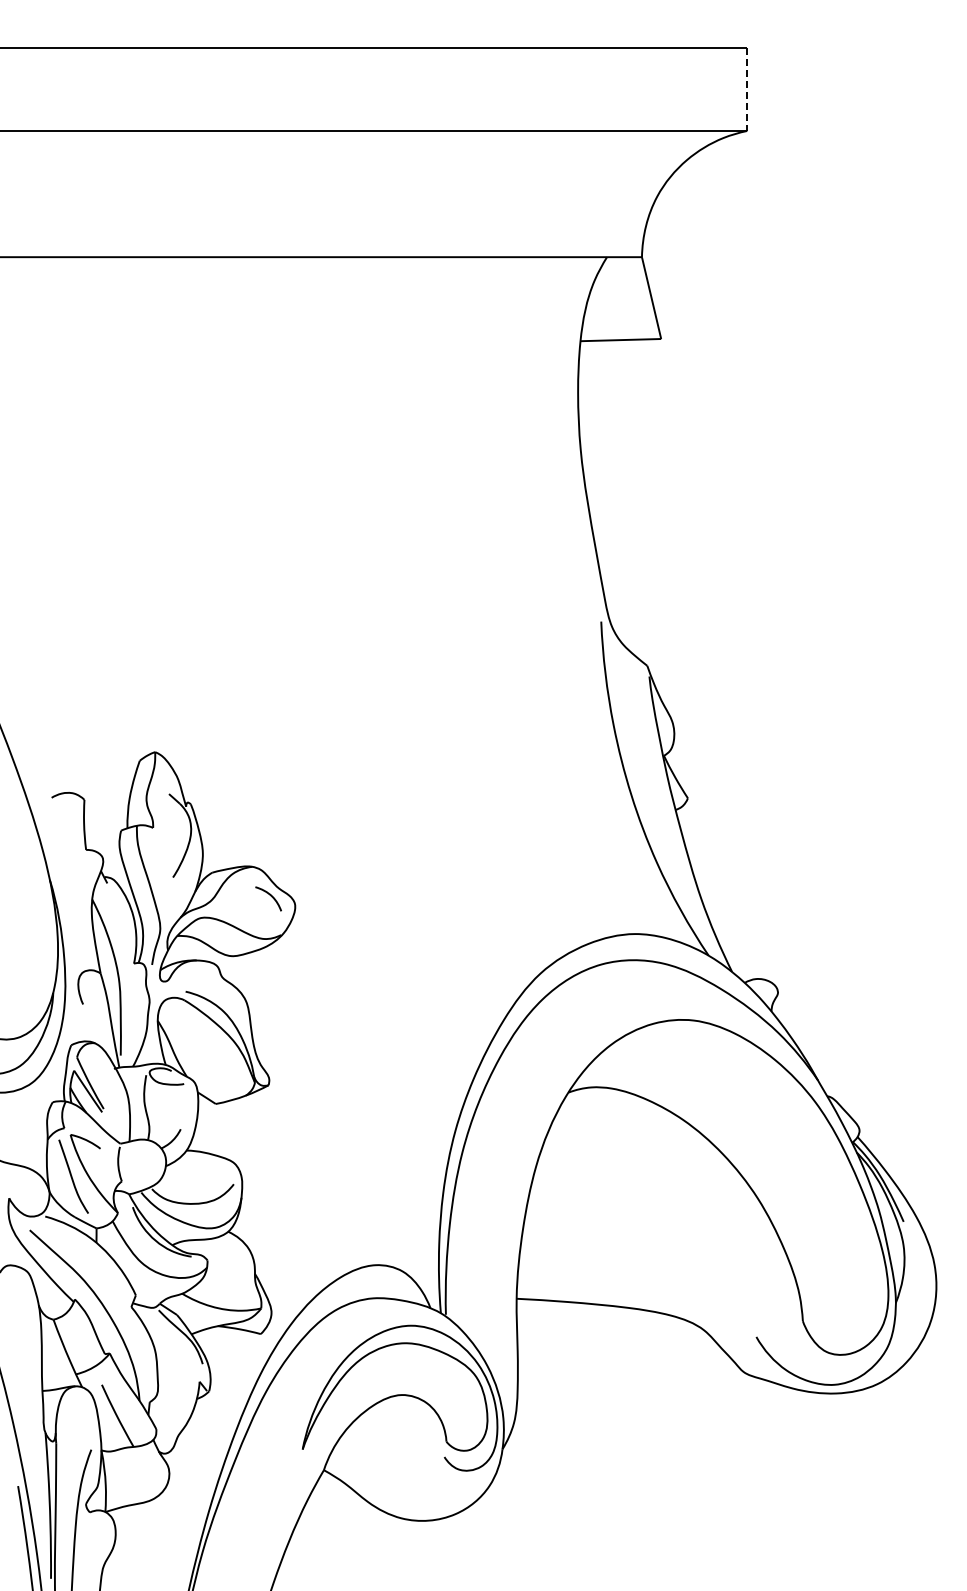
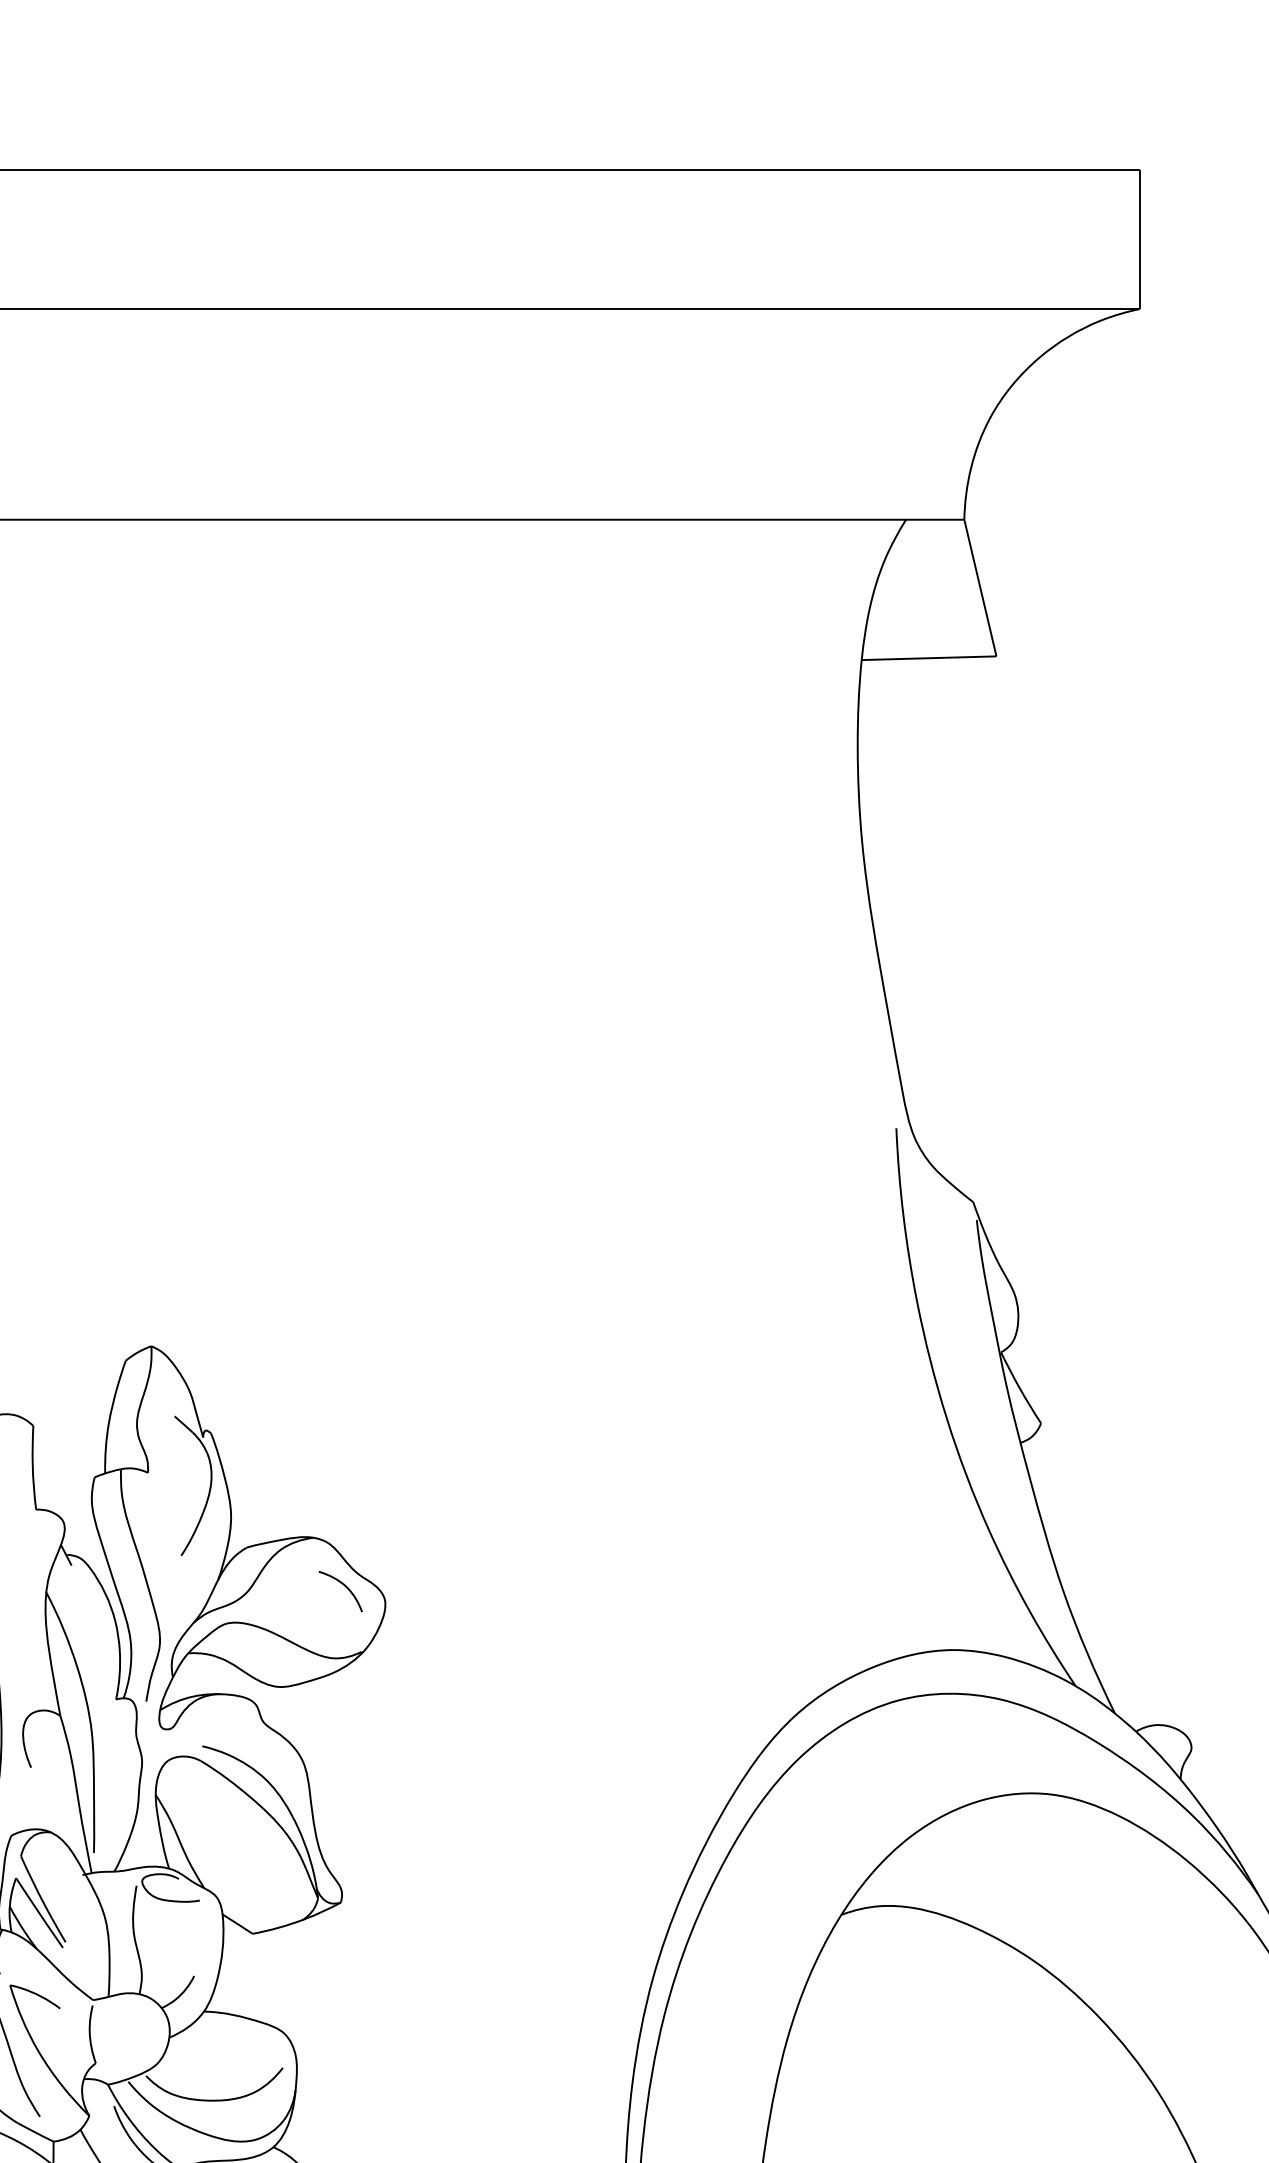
line: (747, 89) -> (1140, 239), dashed -> solid

